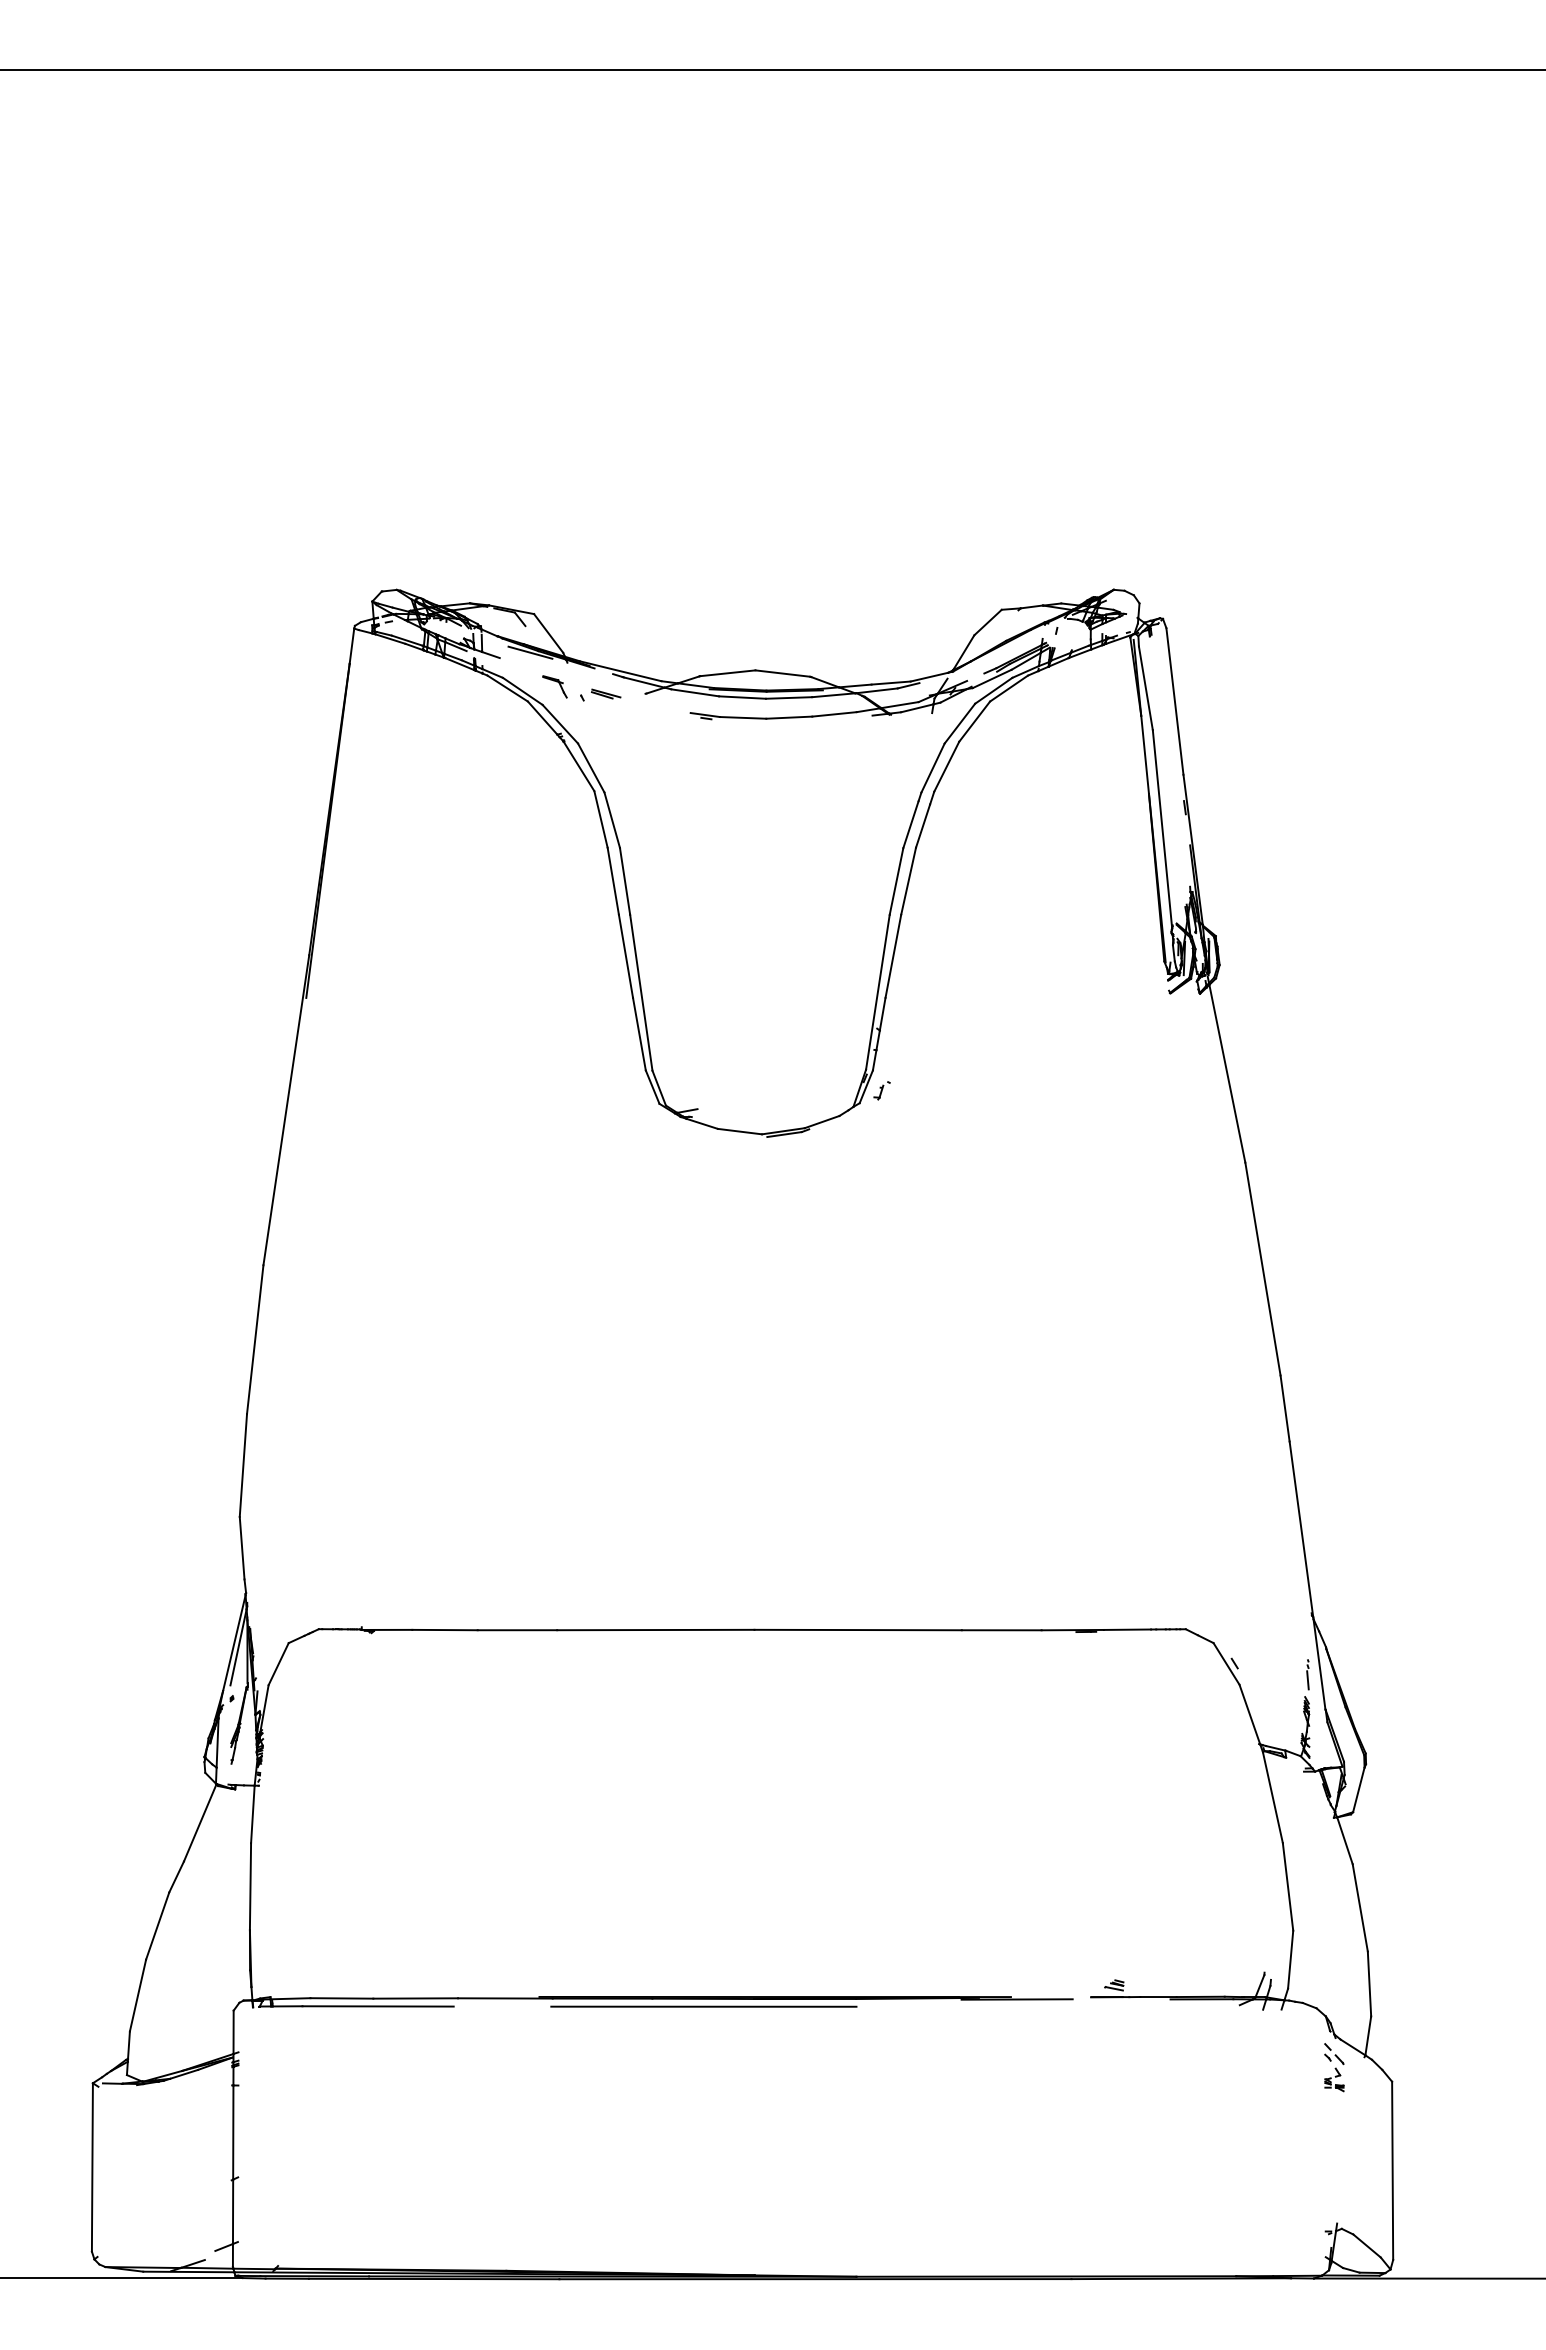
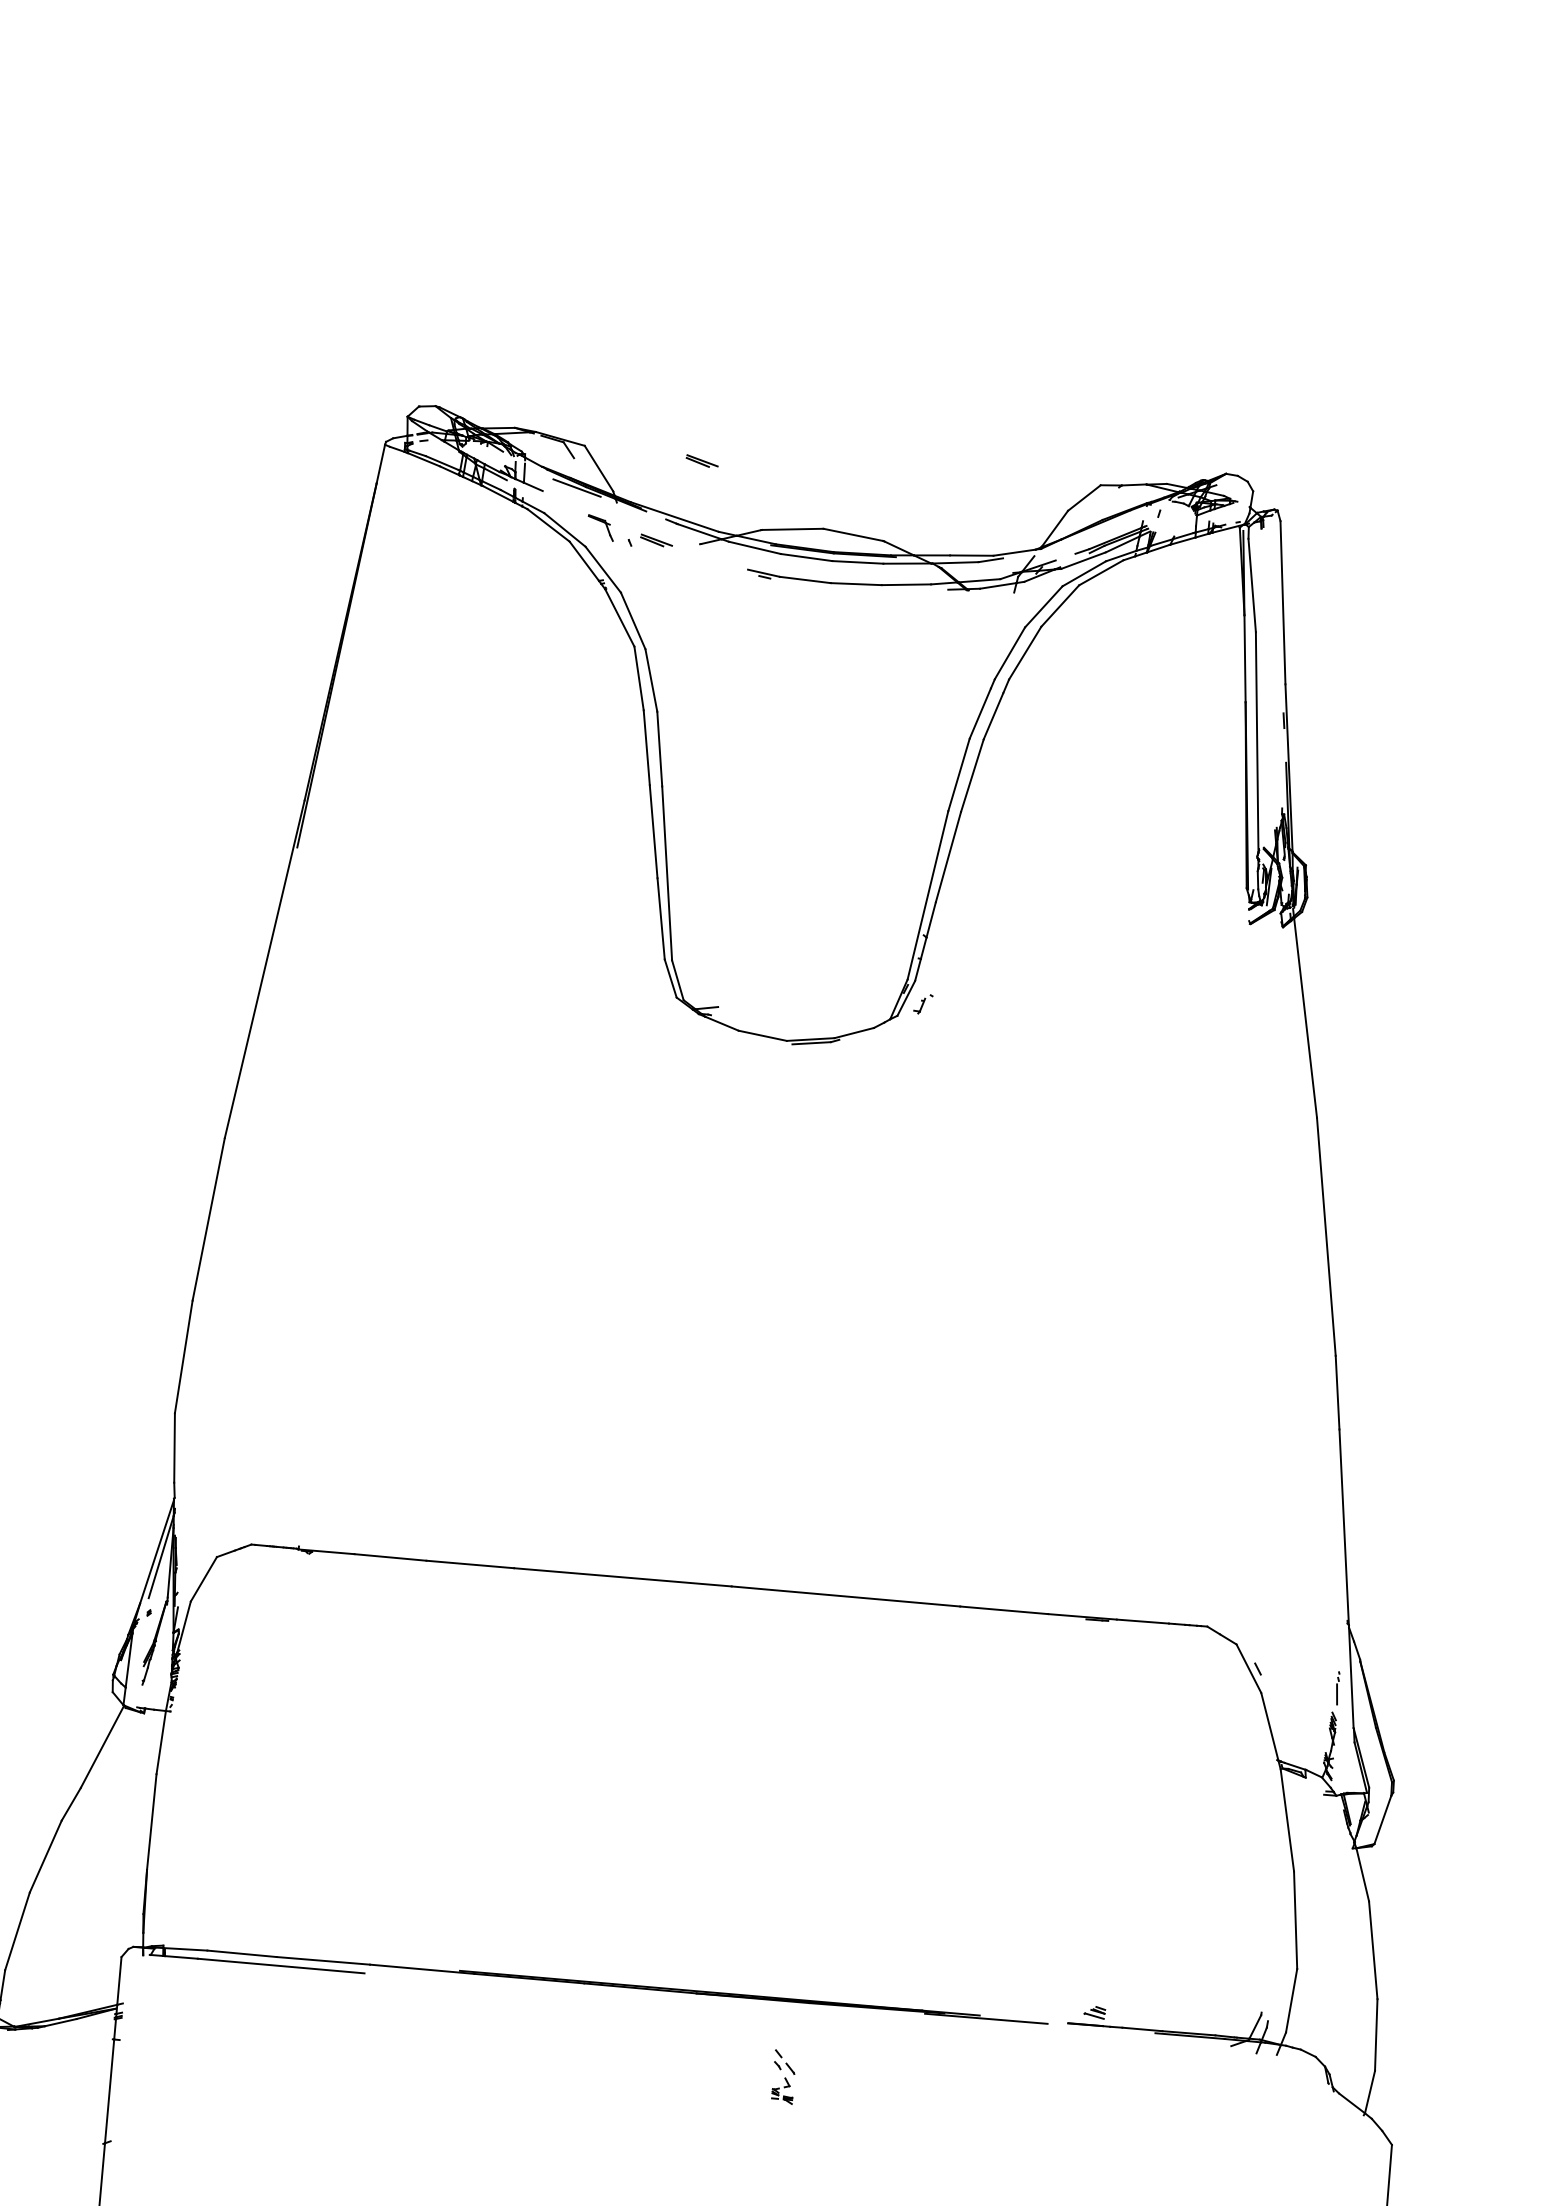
part: (641, 618) -> (702, 460), added
line: (703, 2006) -> (639, 1996), removed
part: (1334, 2067) -> (784, 2076), moved

